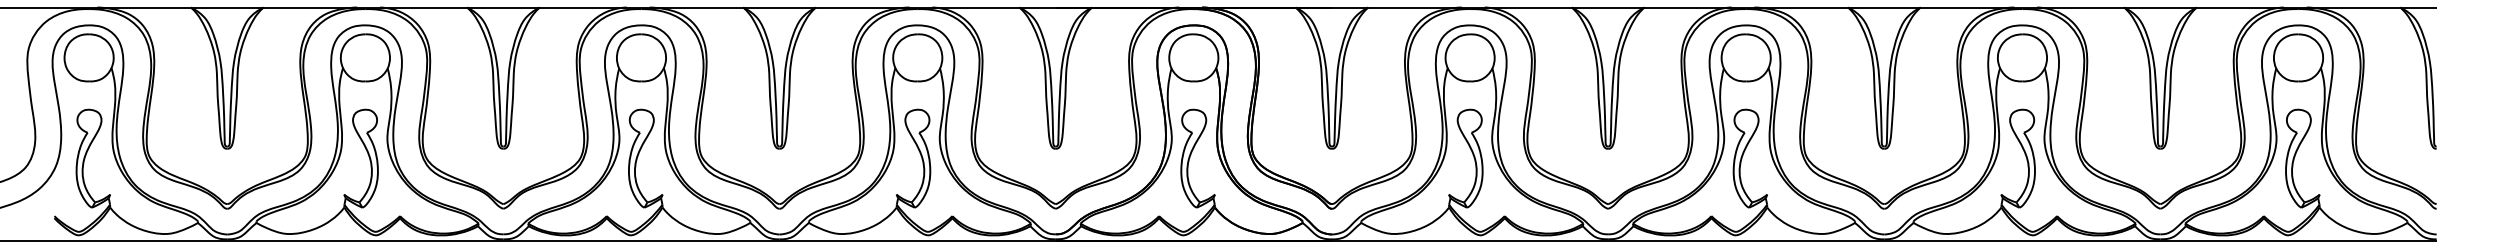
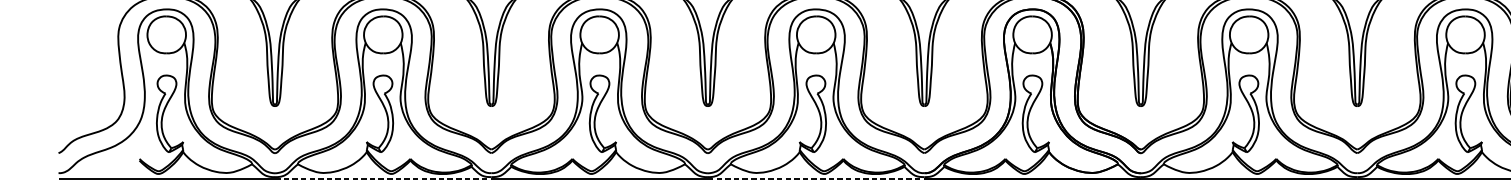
line: (365, 241) -> (383, 178), solid -> dashed
line: (918, 241) -> (816, 178), solid -> dashed

